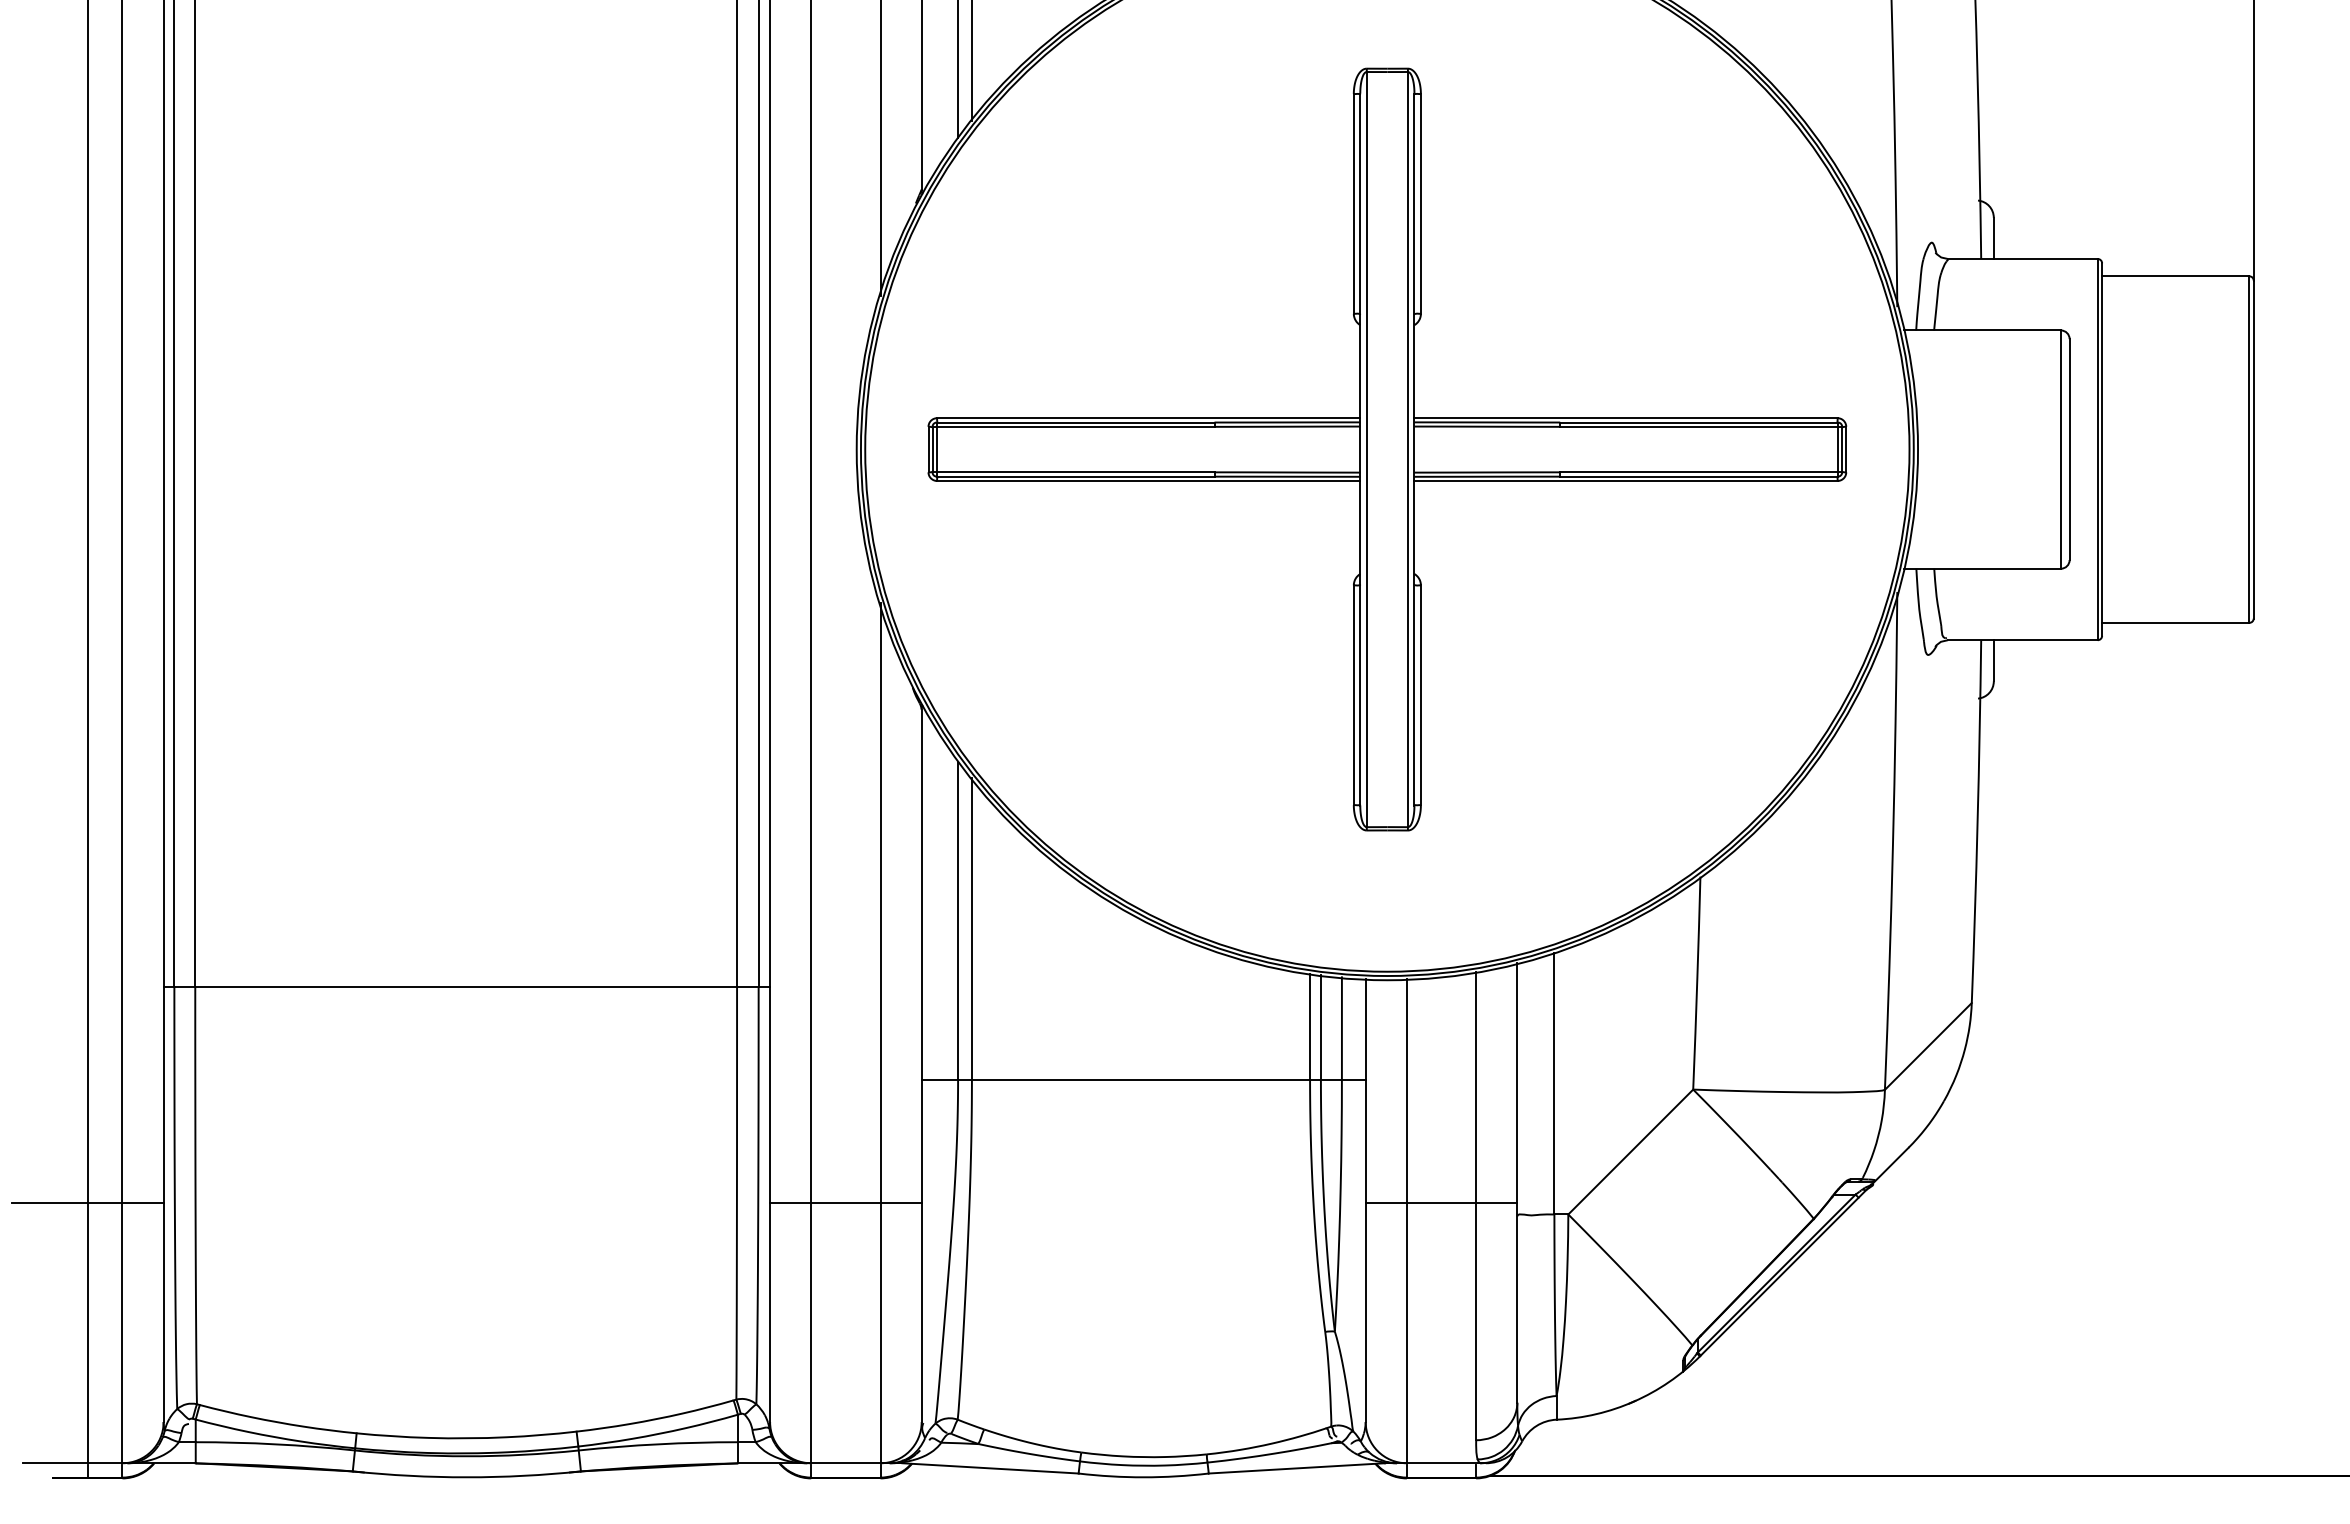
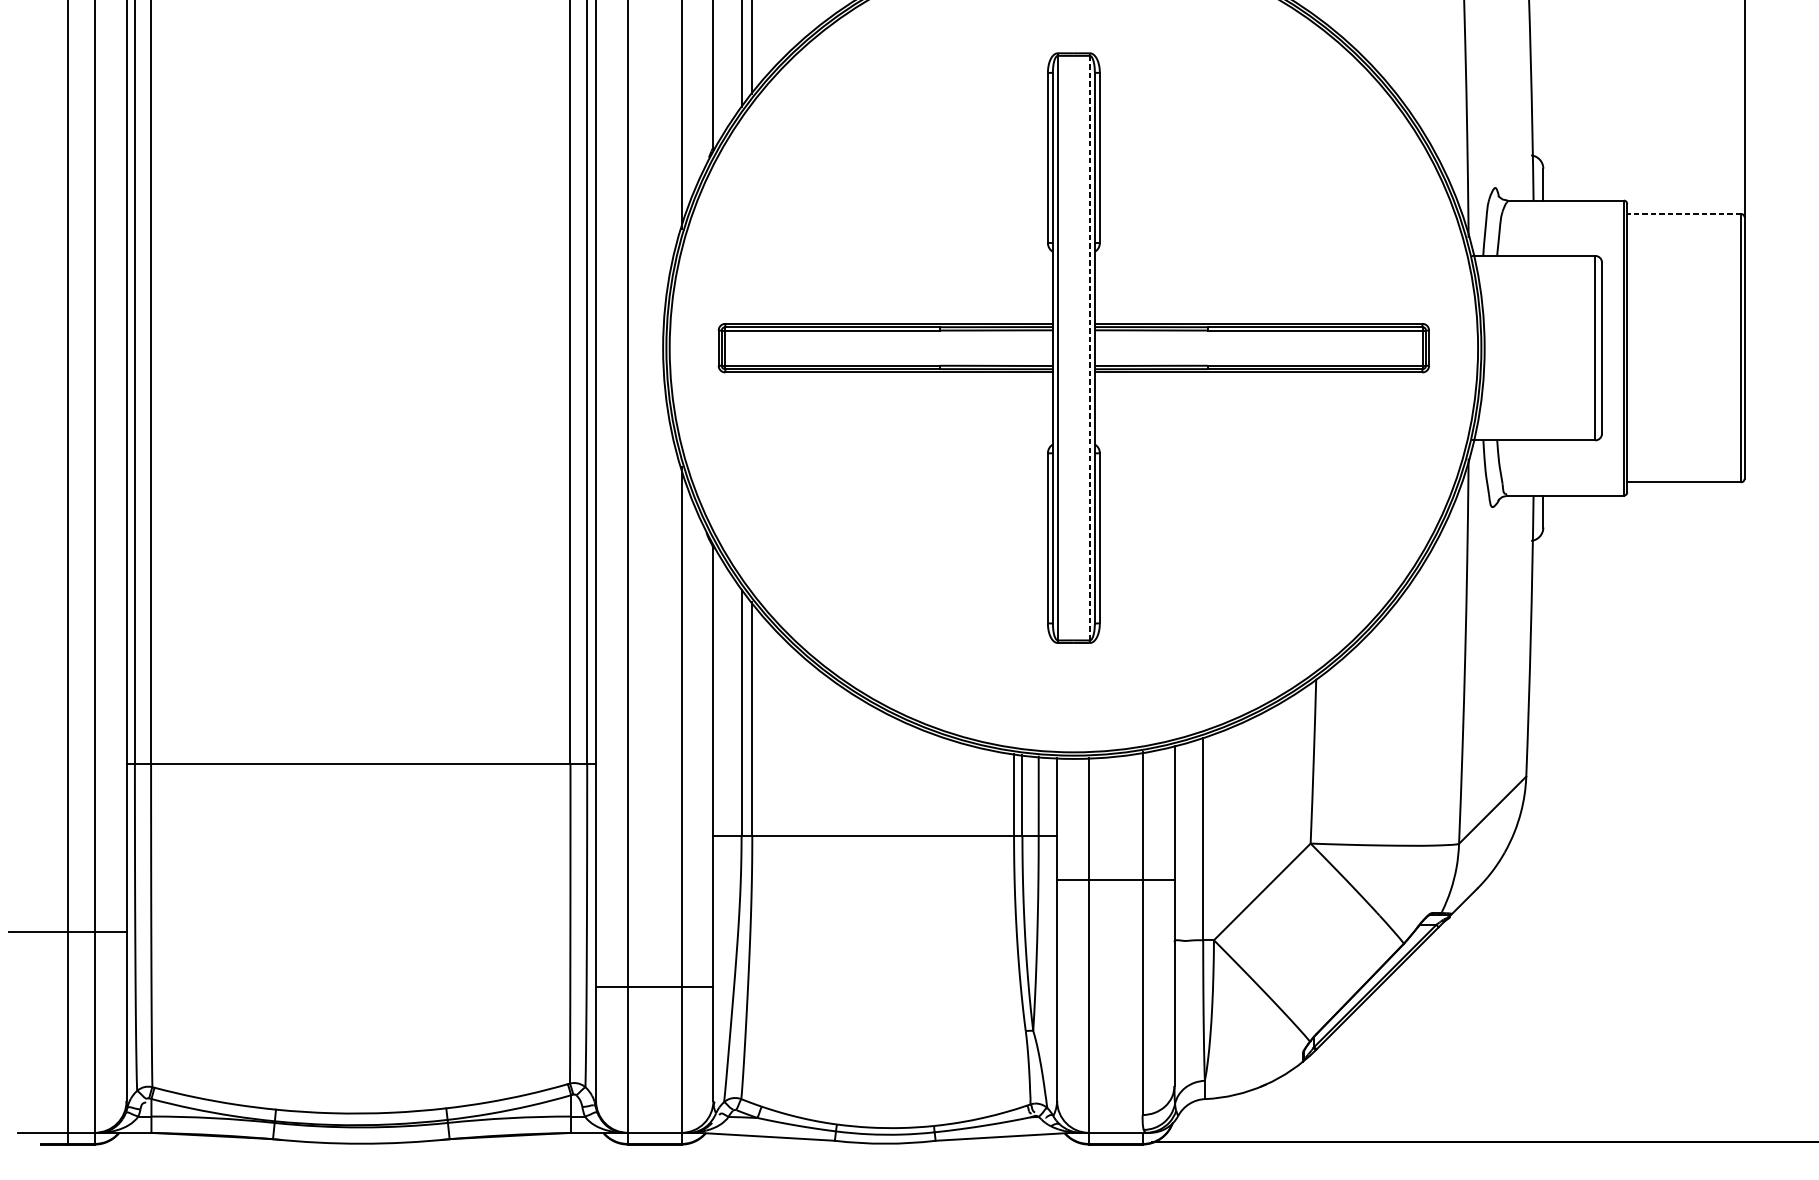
line: (2175, 276) -> (1683, 214), solid -> dashed
line: (1407, 449) -> (1089, 348), solid -> dashed
line: (845, 1203) -> (654, 986), moved
line: (1441, 1203) -> (1115, 879), moved

